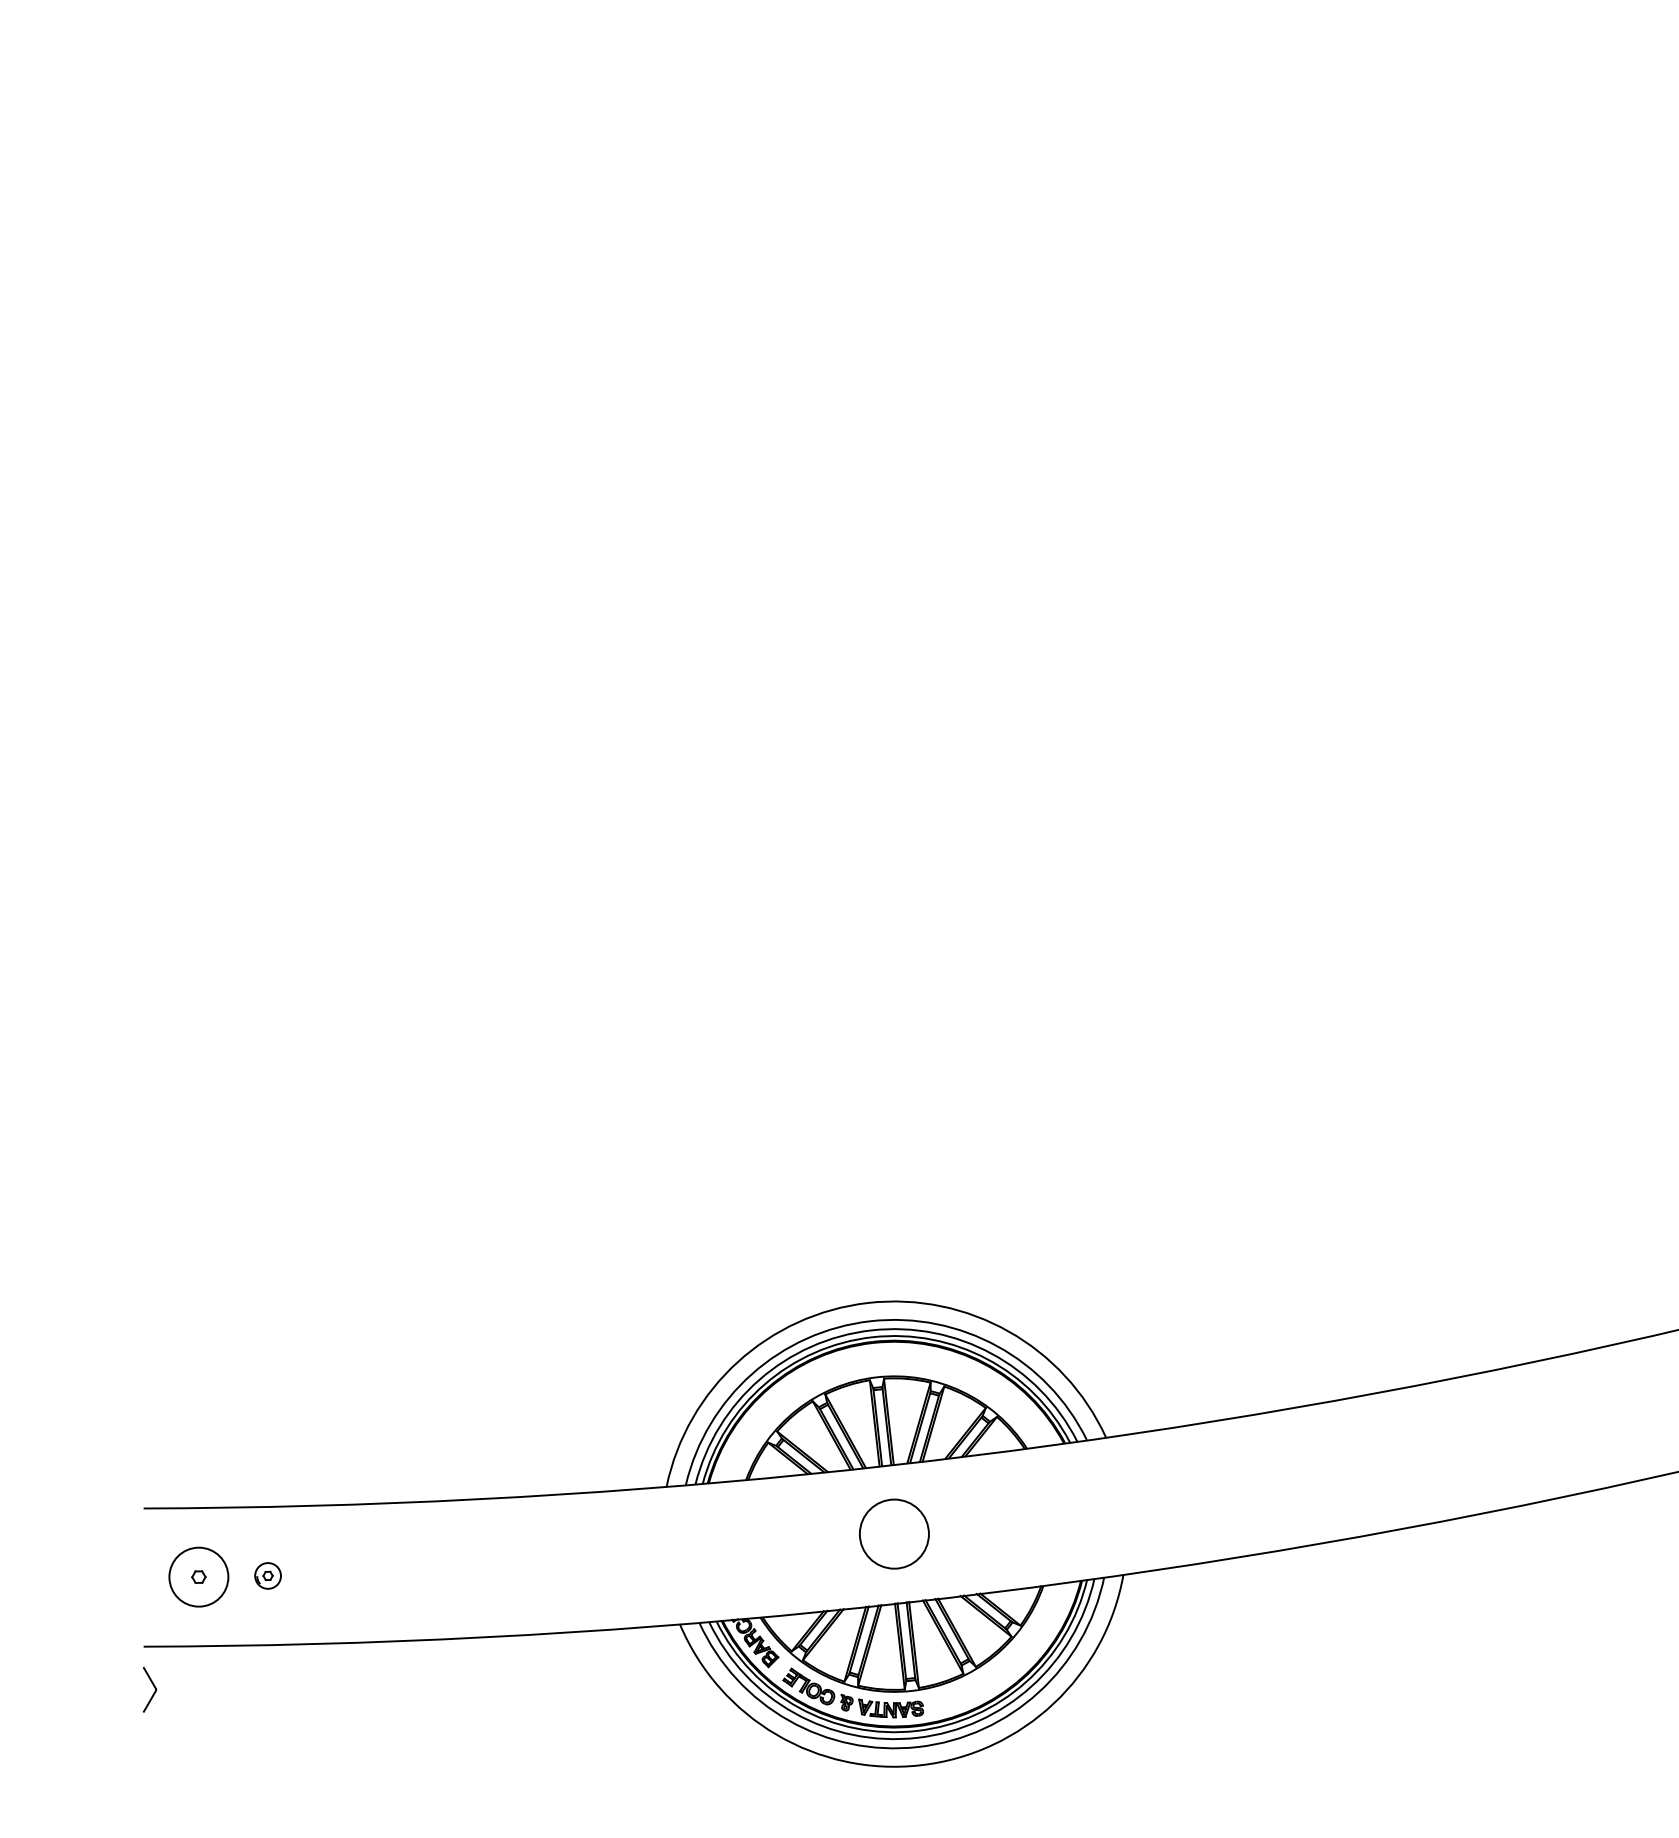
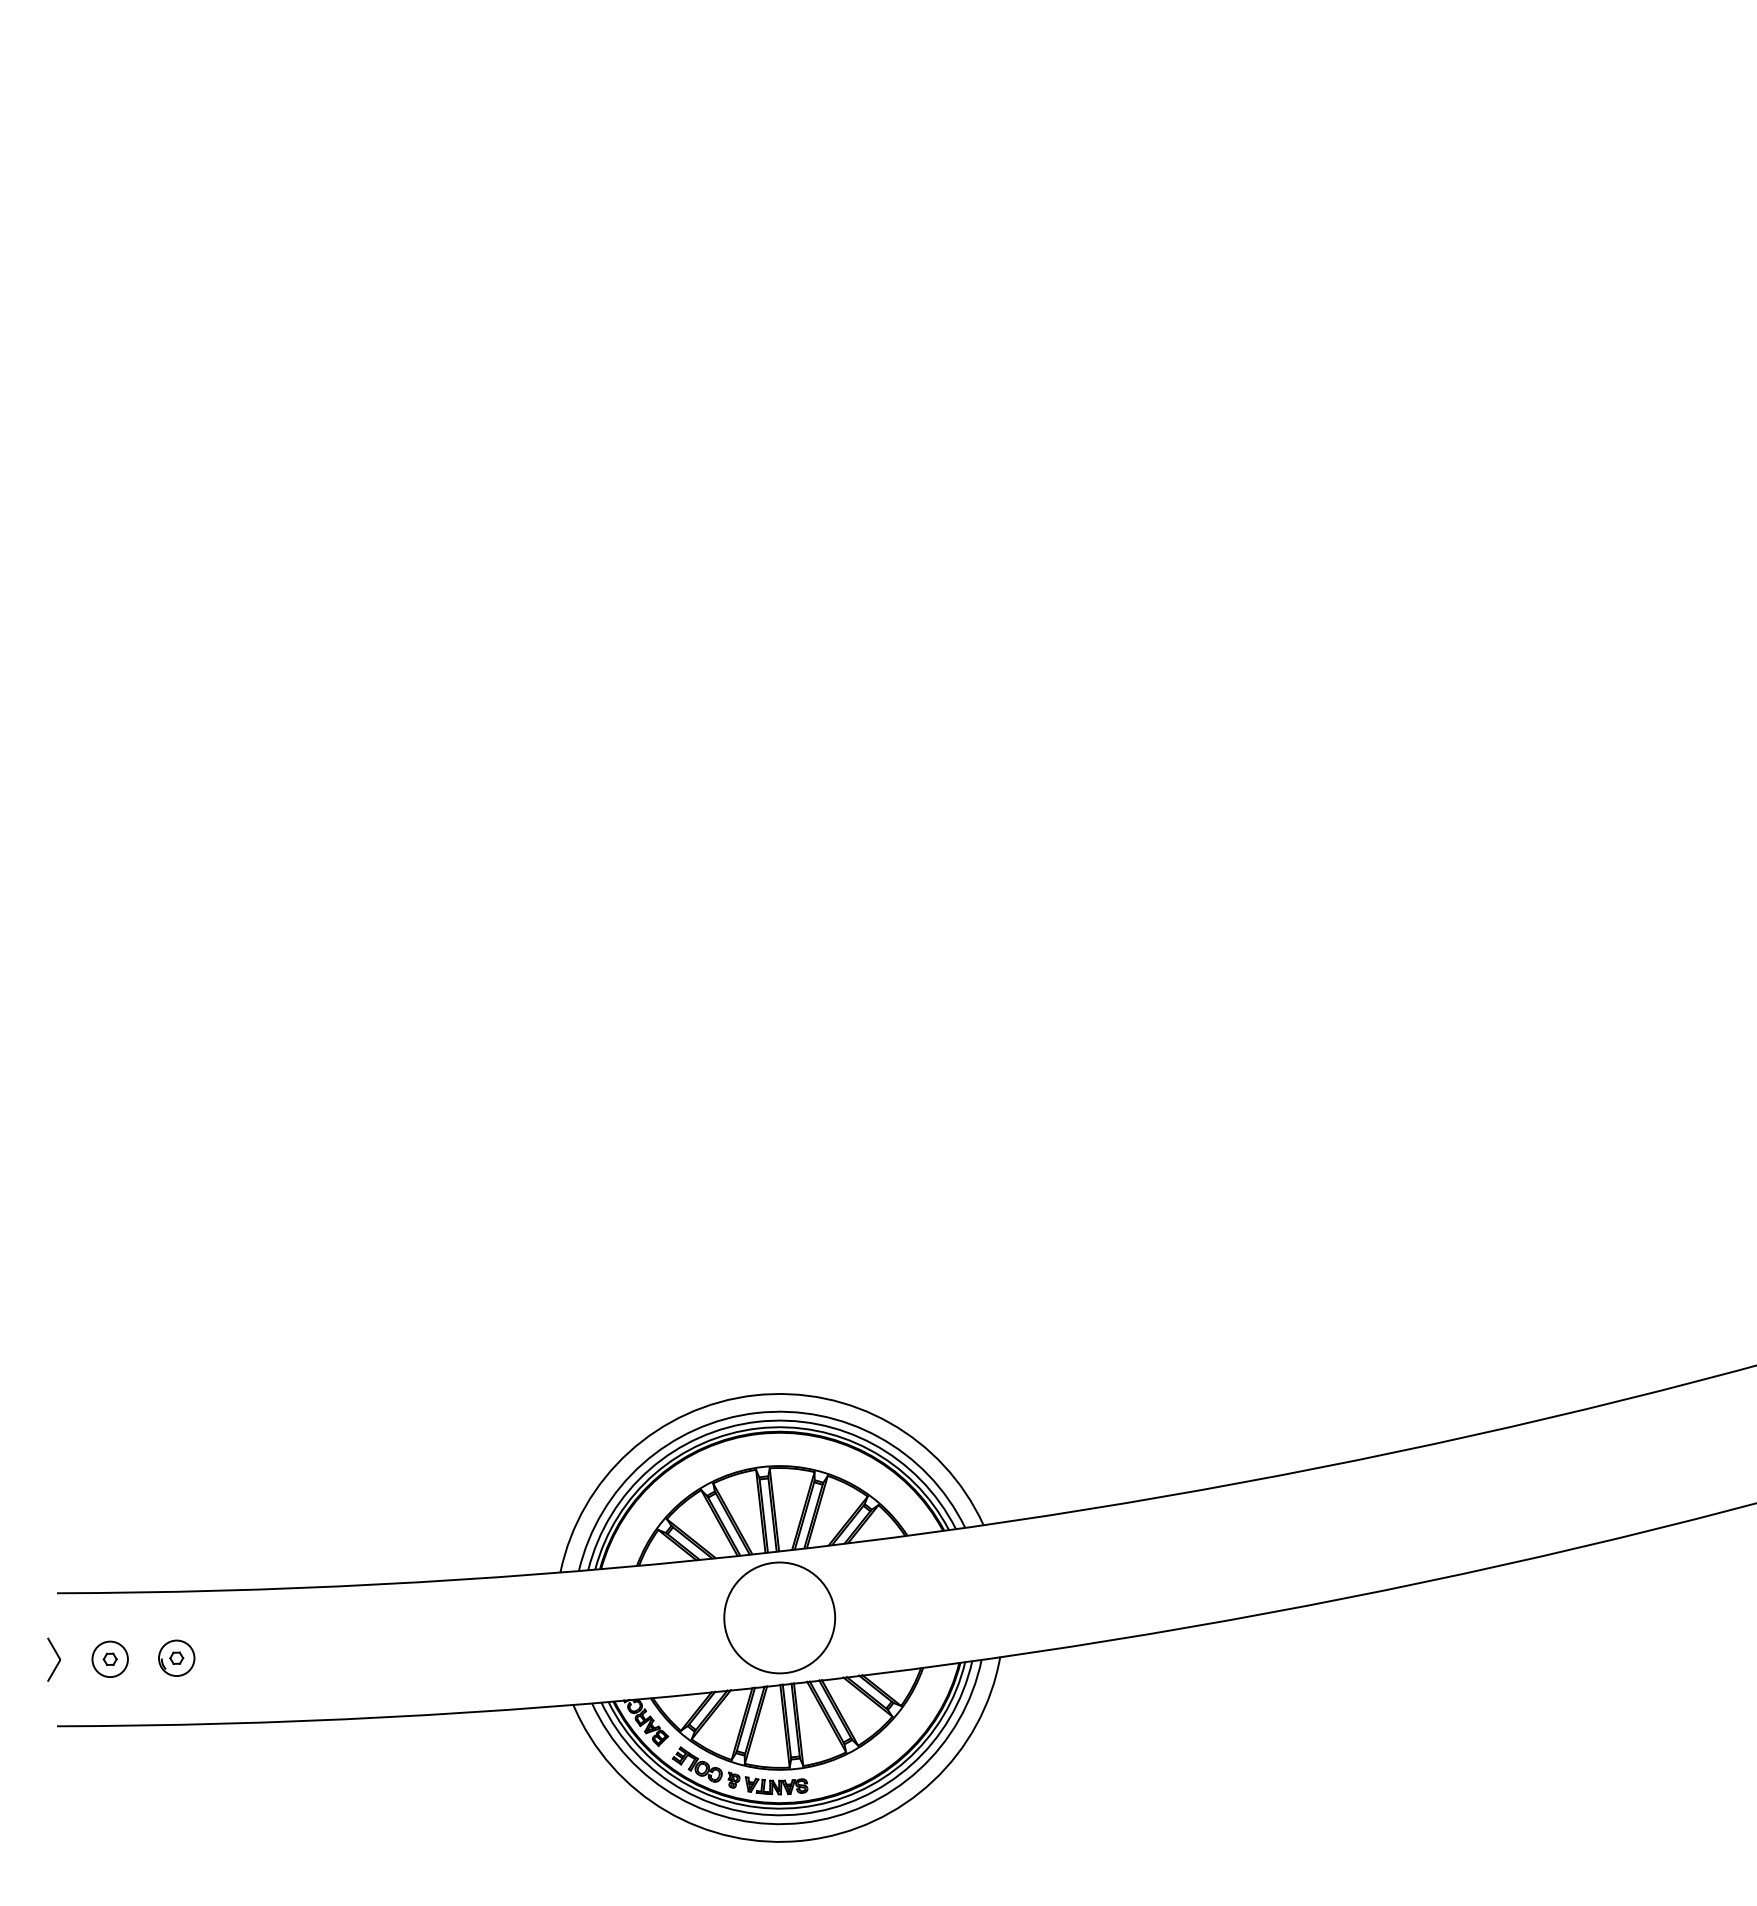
circle: (894, 1533) -> (779, 1617), size x1.67
part: (267, 1575) -> (176, 1657), size x1.43
circle: (198, 1577) -> (109, 1659), size x0.62
part: (149, 1689) -> (53, 1659), moved

